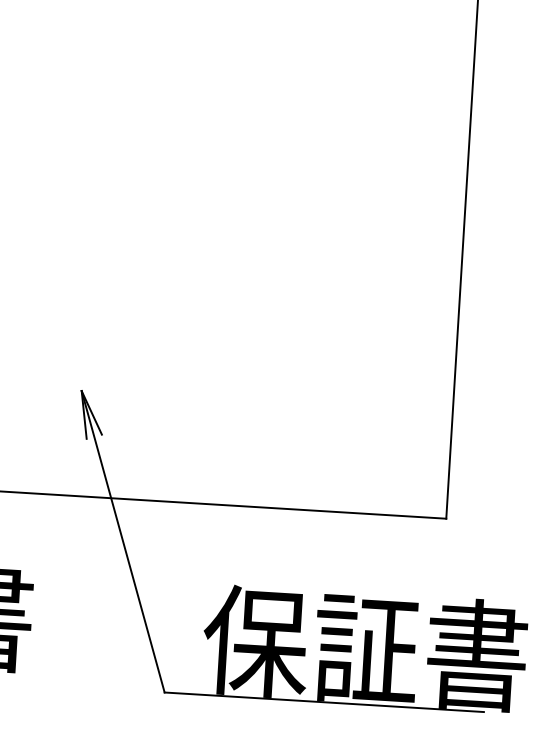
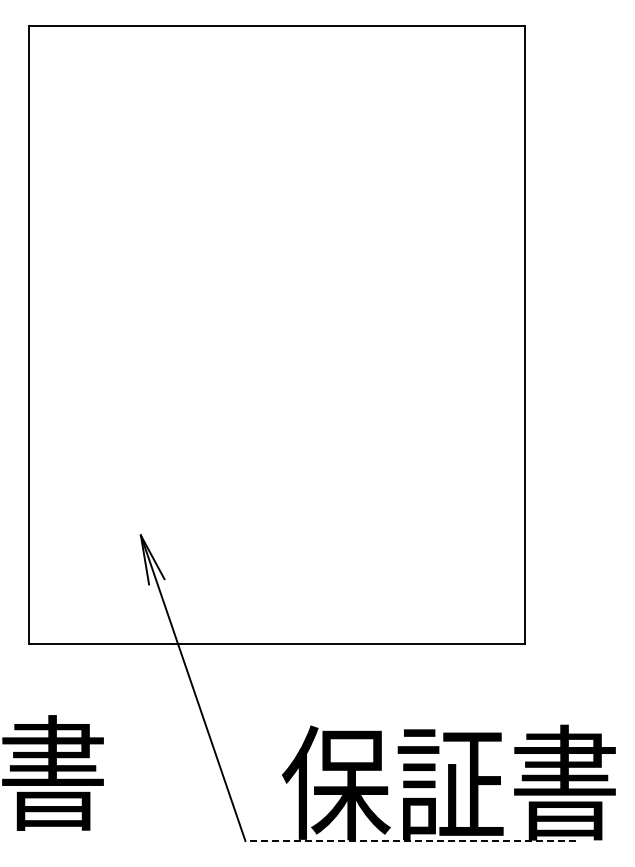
line: (324, 701) -> (410, 840), solid -> dashed

